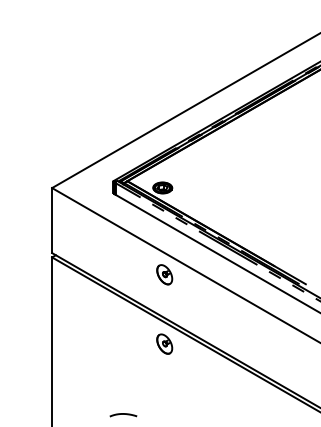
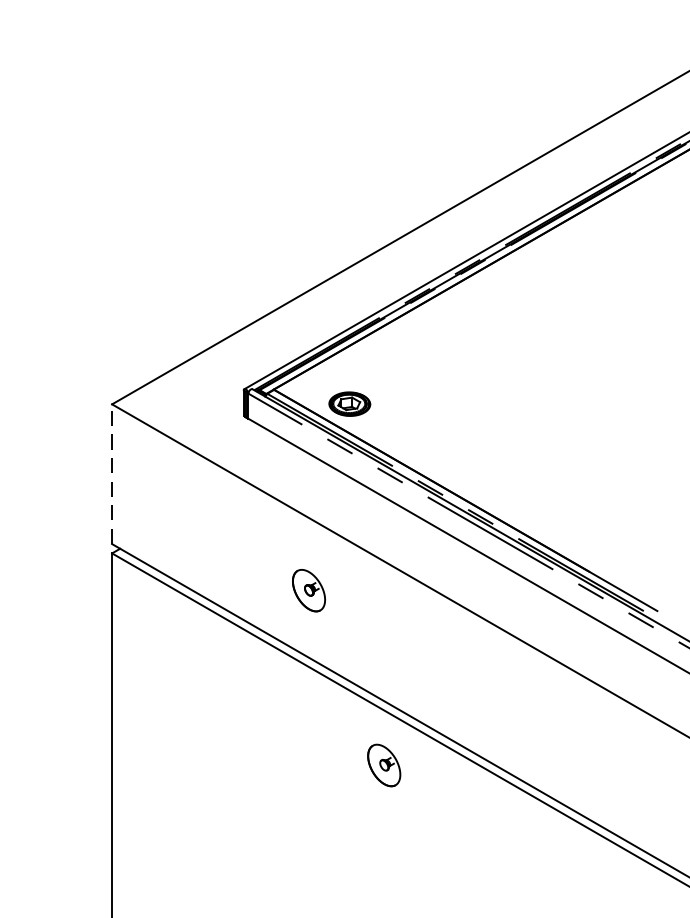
line: (52, 220) -> (112, 474), solid -> dashed
part: (164, 274) -> (308, 590), moved
part: (164, 343) -> (383, 764), moved
curve: (123, 414) -> (265, 890), removed

